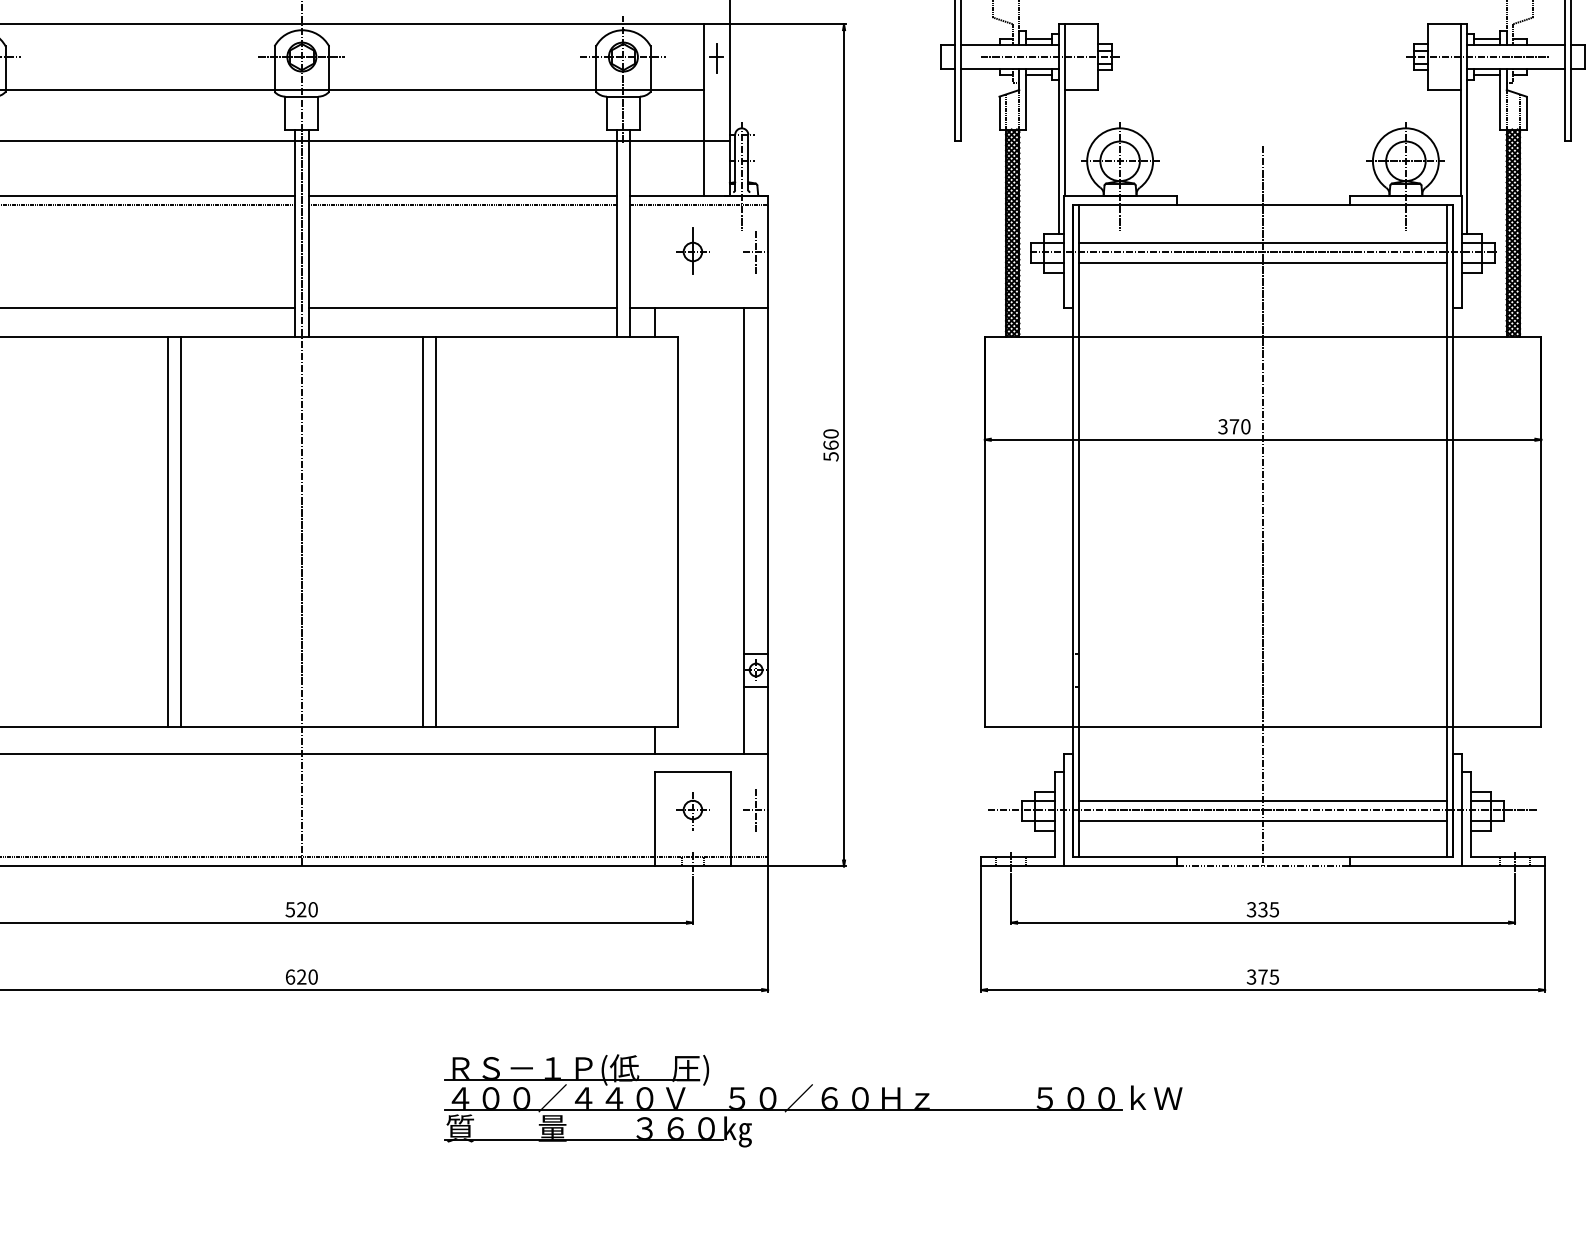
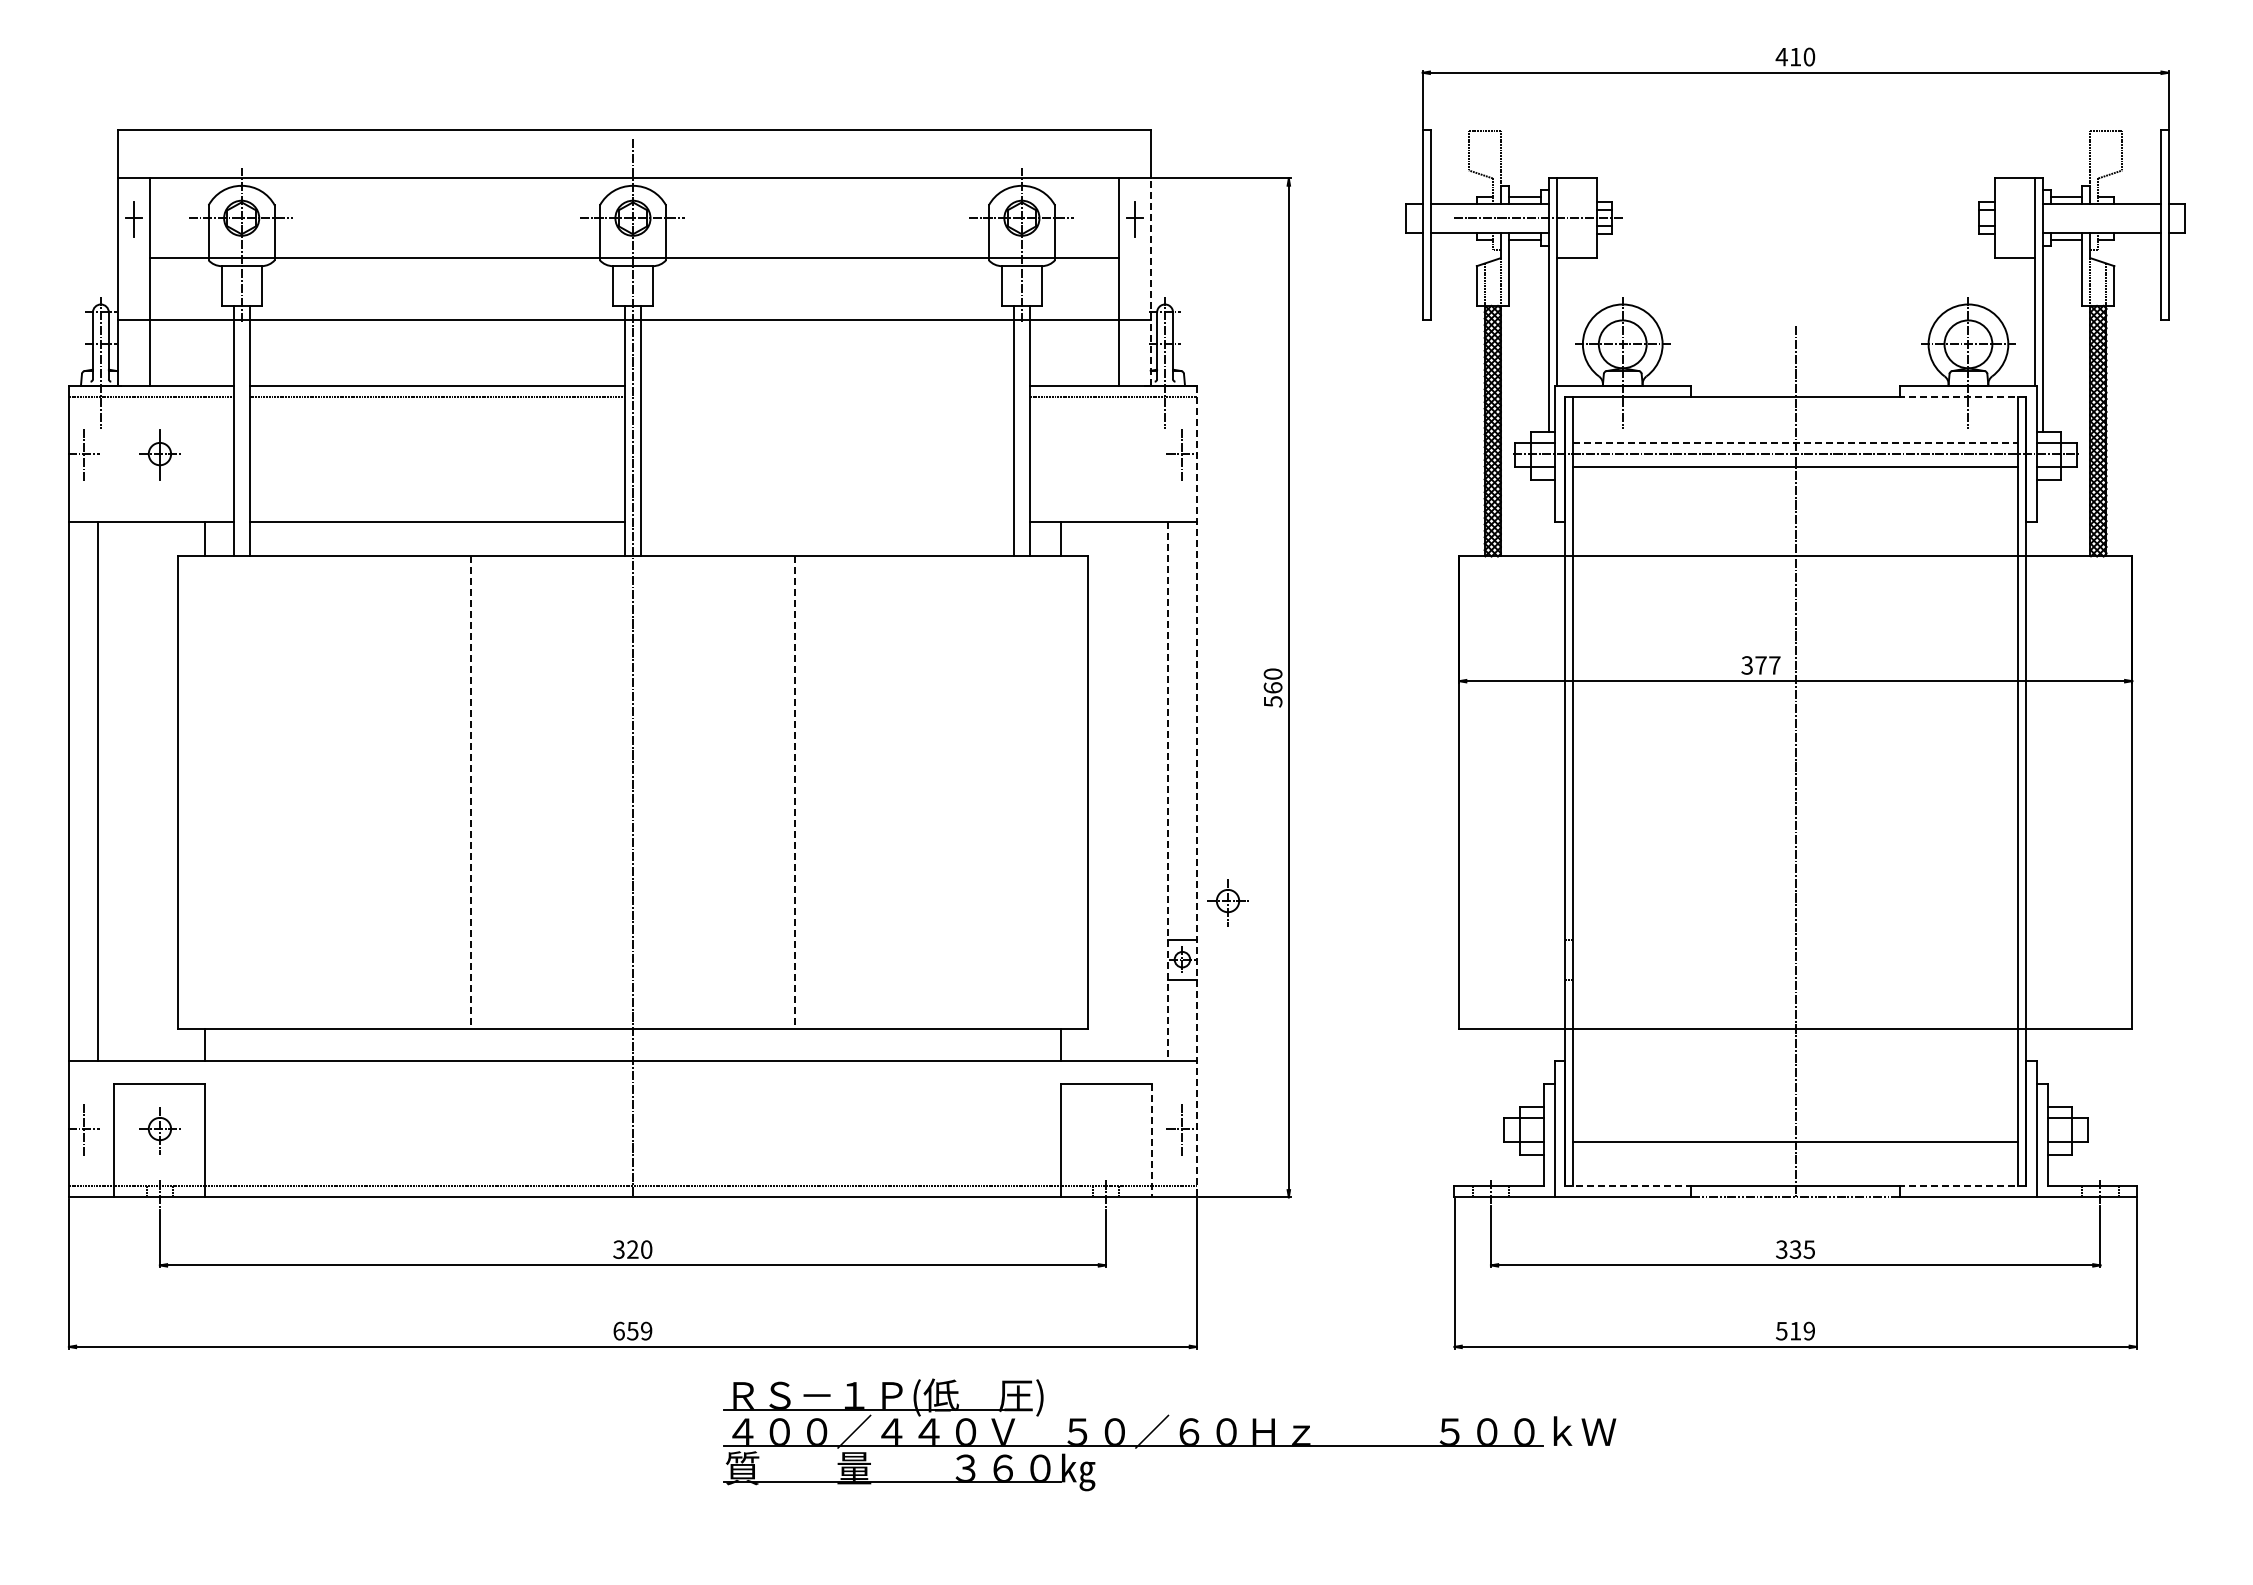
line: (1477, 57) -> (2054, 218), removed
line: (729, 110) -> (1150, 282), solid -> dashed
line: (462, 195) -> (827, 385), removed
line: (462, 204) -> (827, 396), removed
line: (1400, 204) -> (1962, 396), solid -> dashed
line: (1263, 242) -> (1796, 442), solid -> dashed
part: (692, 250) -> (1105, 452), removed
line: (462, 308) -> (827, 522), removed
text: (1245, 426) -> (1774, 665), 370 -> 377
line: (768, 530) -> (1197, 791), solid -> dashed
line: (180, 531) -> (486, 792), removed
line: (422, 531) -> (779, 792), removed
line: (743, 531) -> (1167, 792), solid -> dashed
line: (167, 532) -> (470, 793), solid -> dashed
line: (436, 532) -> (795, 793), solid -> dashed
line: (1262, 800) -> (1795, 1117), removed
line: (1262, 810) -> (1794, 1129), removed
part: (692, 811) -> (1227, 902), moved
line: (730, 819) -> (1151, 1140), solid -> dashed
line: (1124, 857) -> (1628, 1186), solid -> dashed
line: (1400, 857) -> (1962, 1186), solid -> dashed
text: (289, 909) -> (618, 1249), 520 -> 320
text: (307, 976) -> (639, 1330), 620 -> 659
text: (1262, 976) -> (1795, 1330), 375 -> 519
part: (821, 1100) -> (1179, 1434), moved

